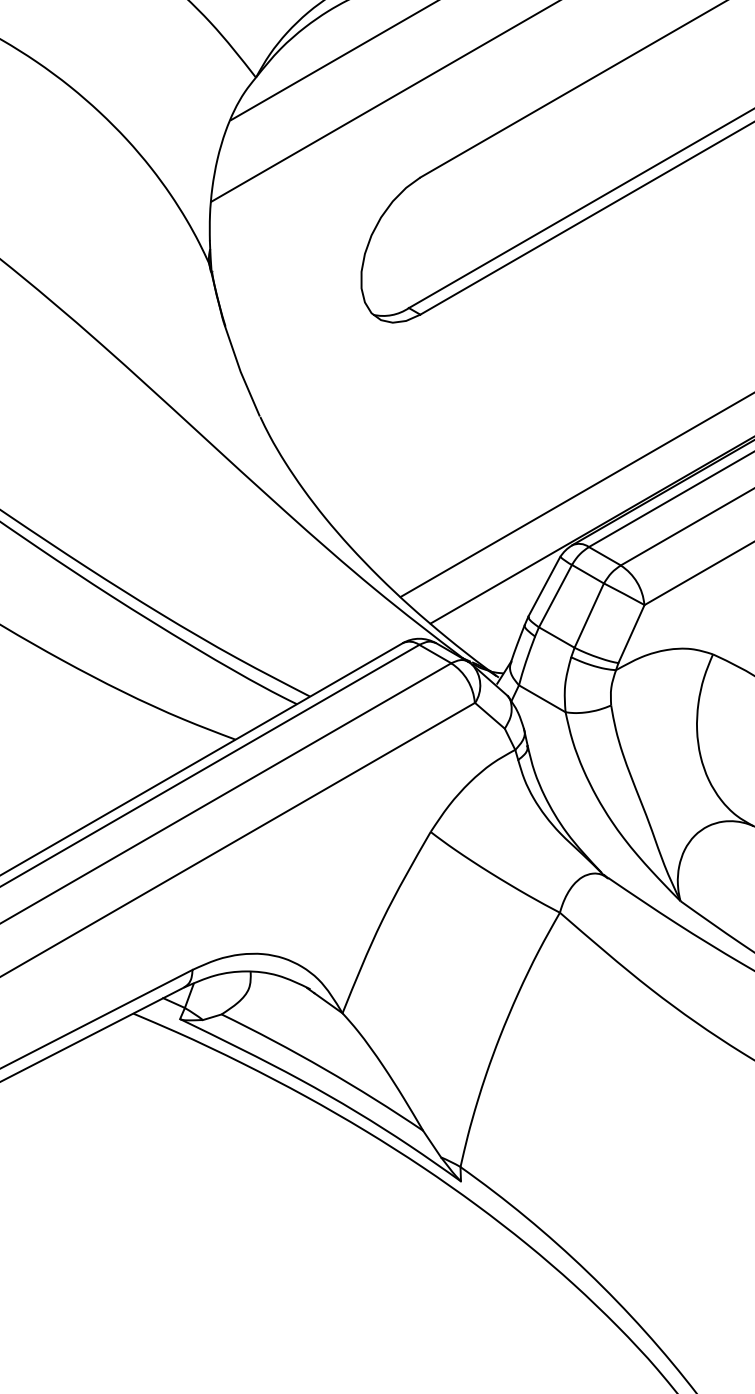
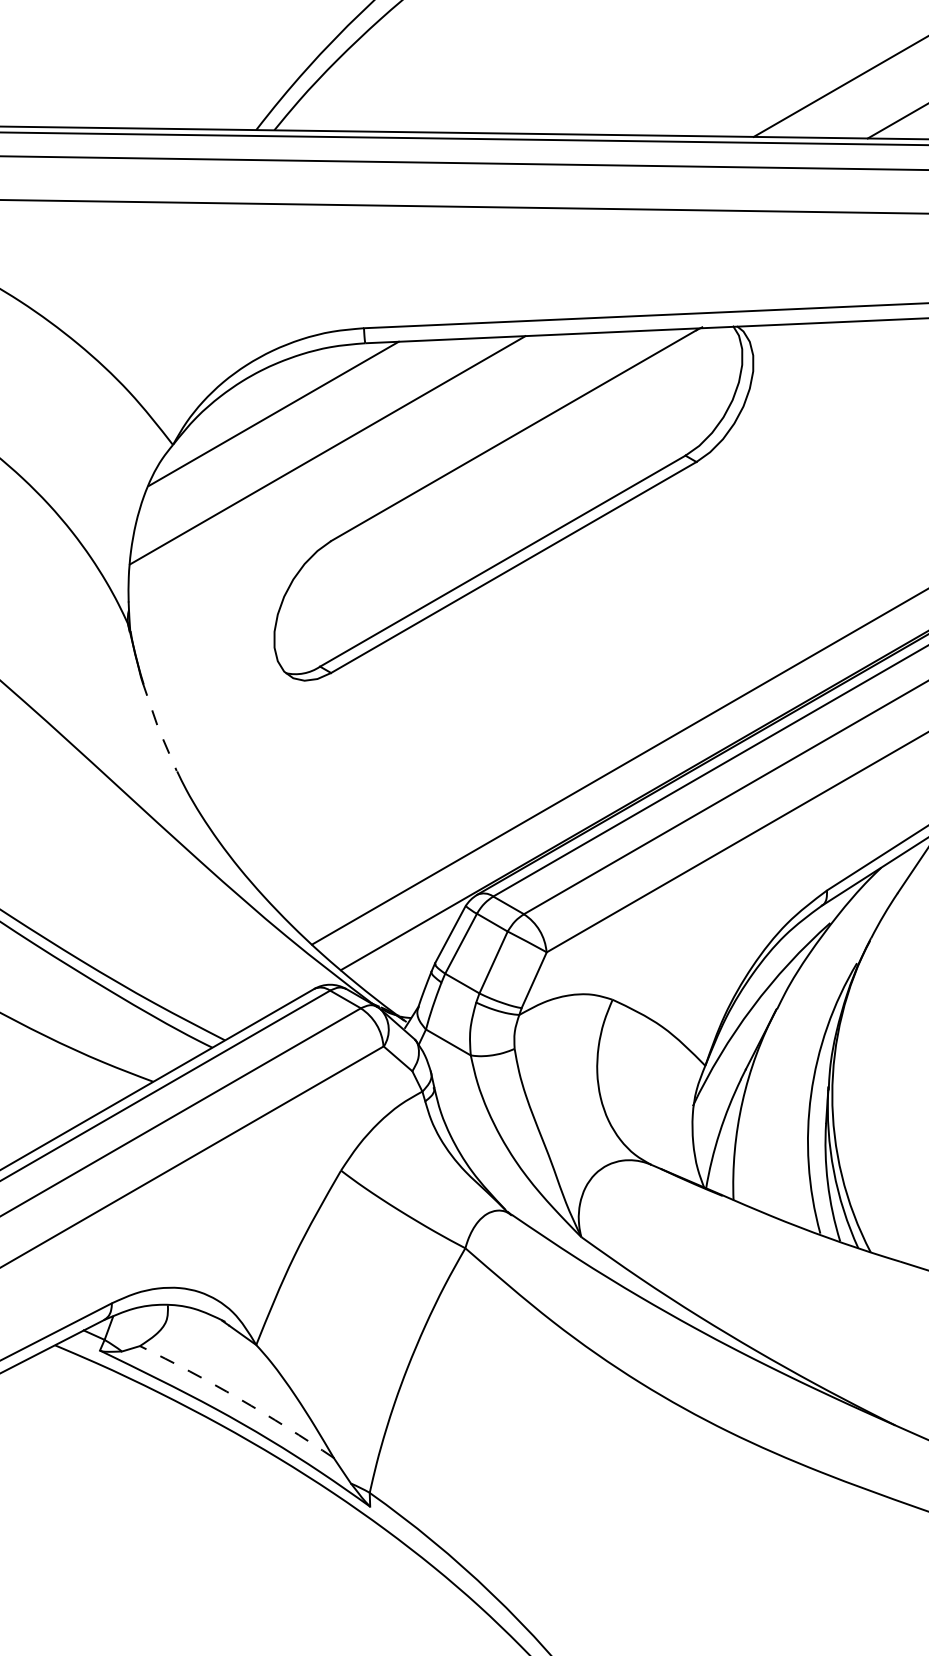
line: (239, 371) -> (157, 727), solid -> dashed
arc: (324, 1068) -> (238, 1398), solid -> dashed

